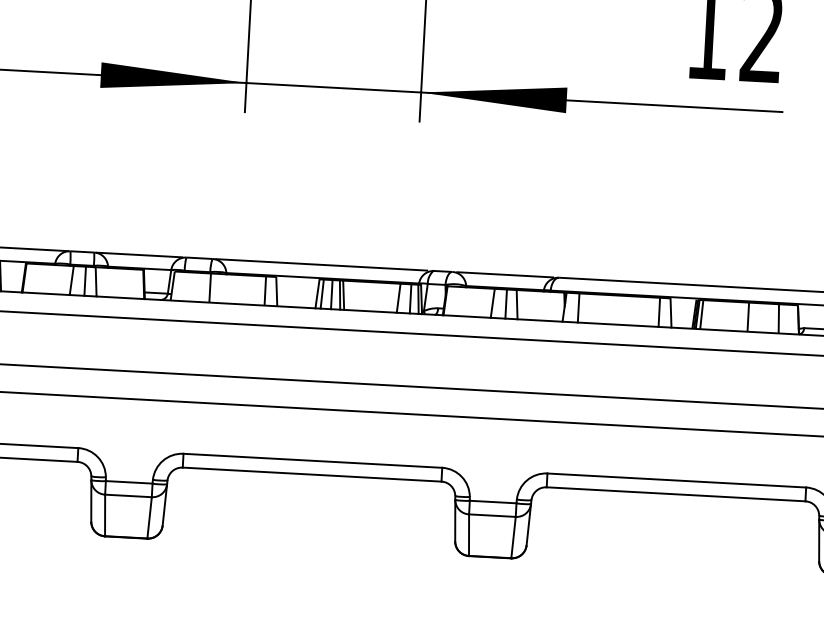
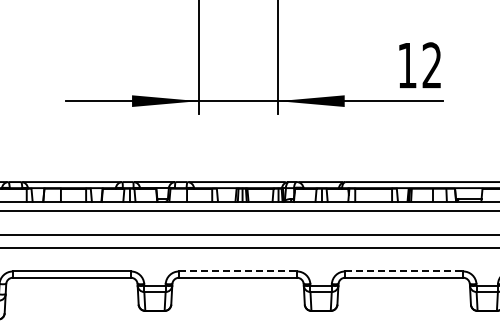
line: (313, 460) -> (238, 271), solid -> dashed
line: (677, 480) -> (404, 271), solid -> dashed

